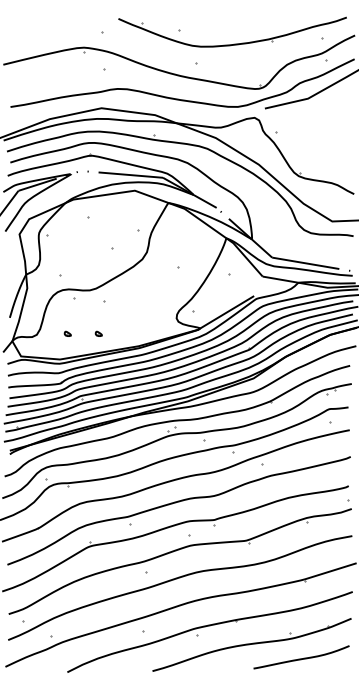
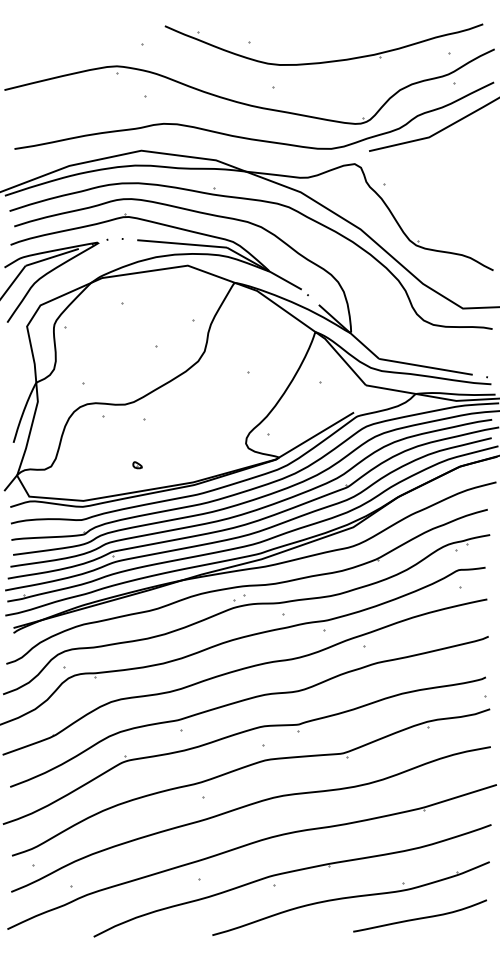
part: (67, 333) -> (93, 464), removed

